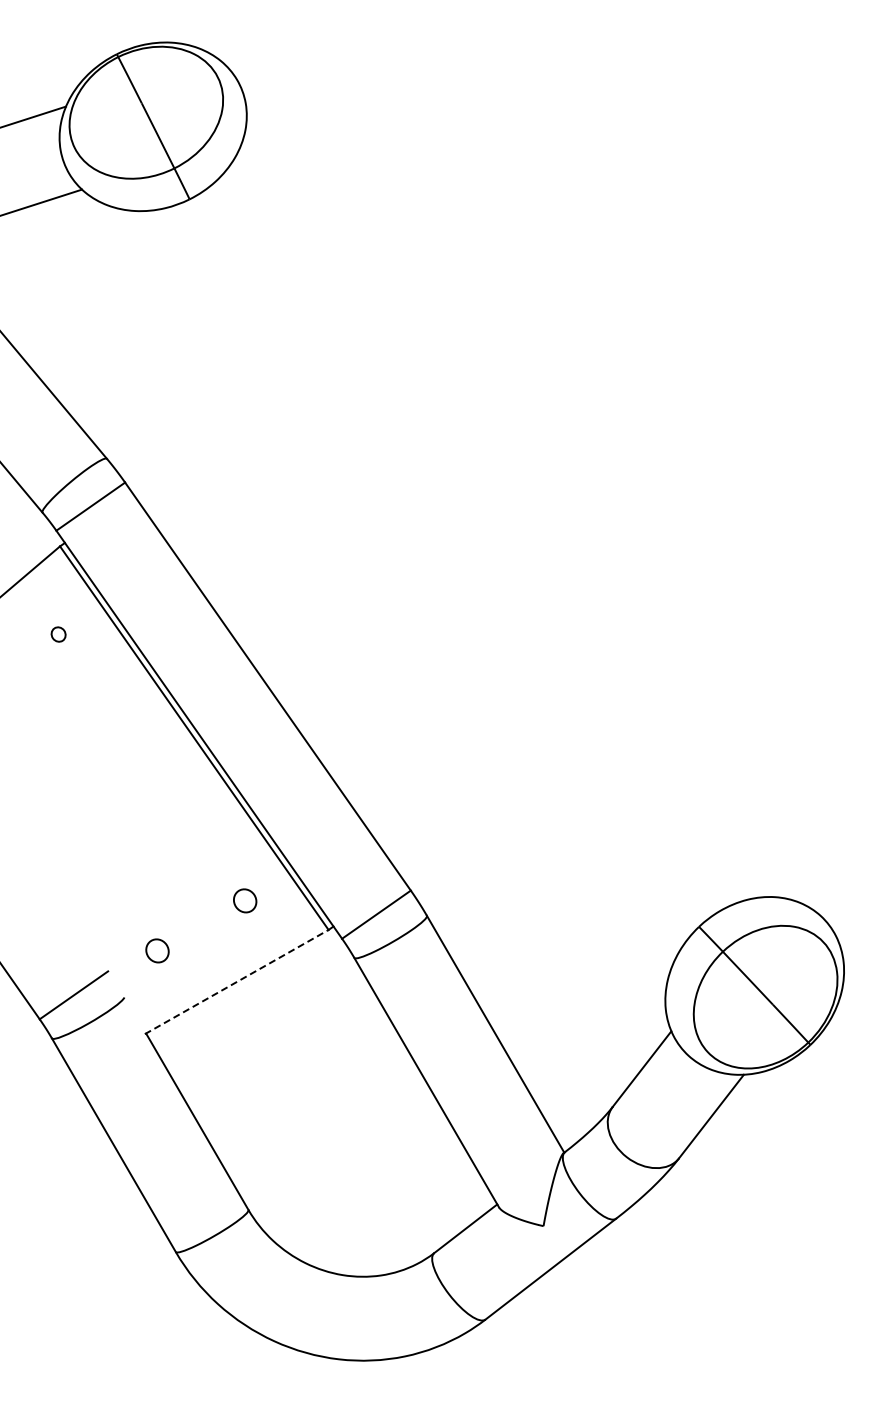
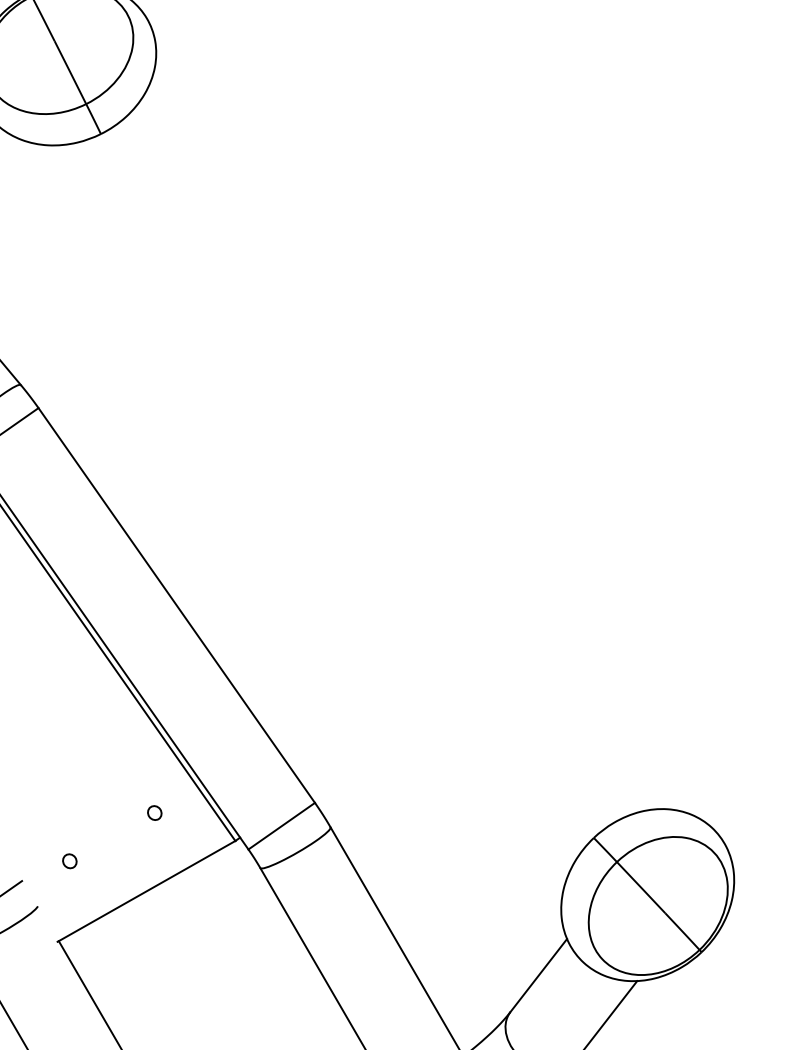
part: (245, 901) -> (154, 813), size x0.62
part: (157, 950) -> (69, 860), size x0.62
line: (236, 982) -> (146, 891), dashed -> solid

